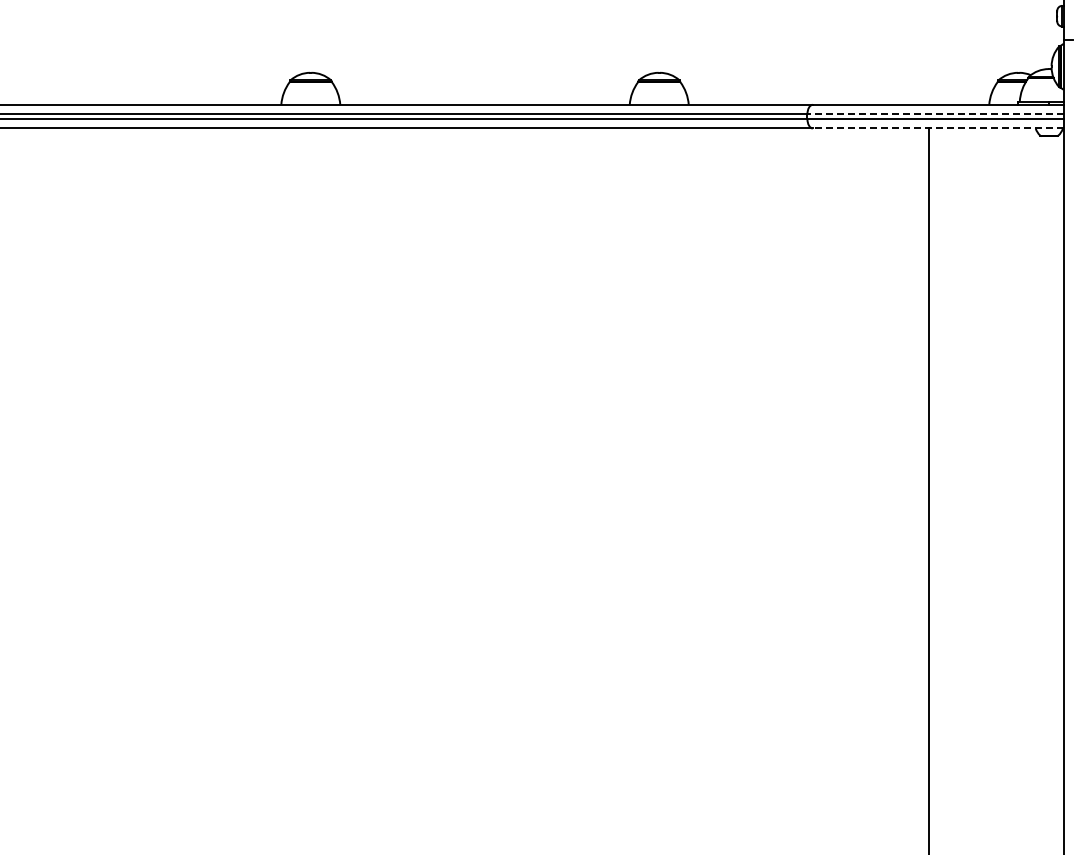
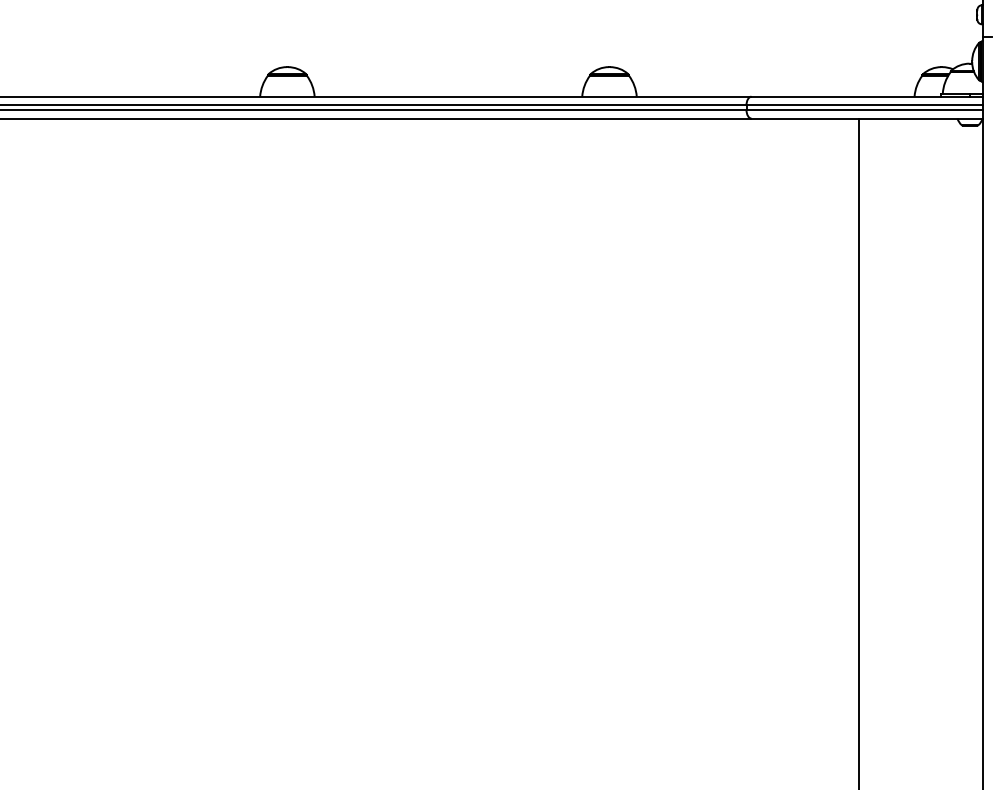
line: (935, 114) -> (864, 105), dashed -> solid
line: (937, 128) -> (866, 118), dashed -> solid

